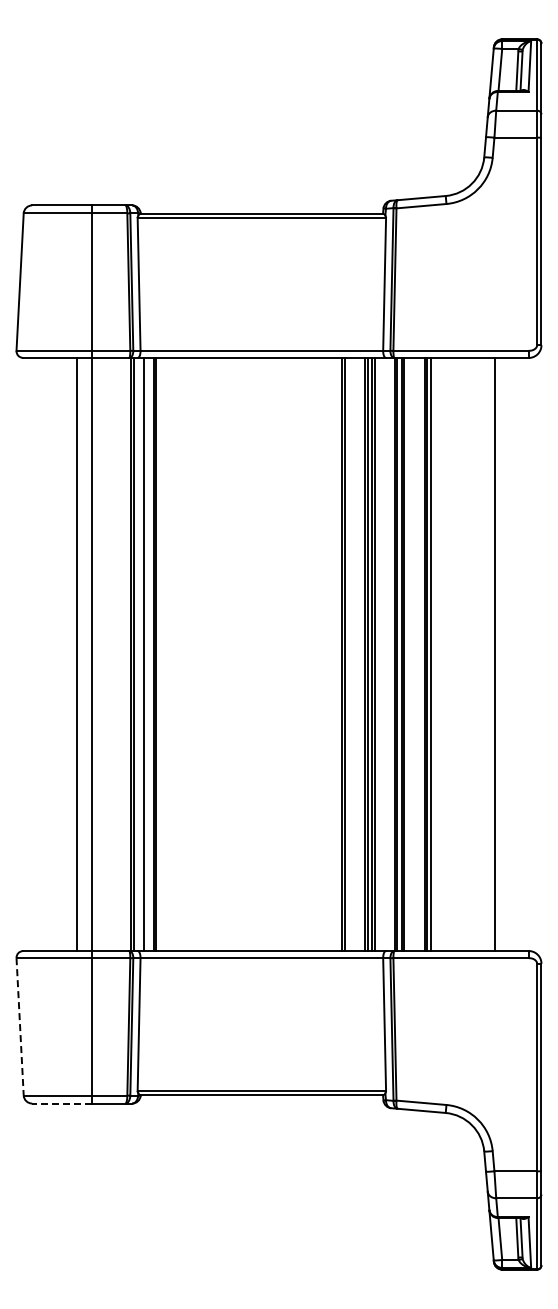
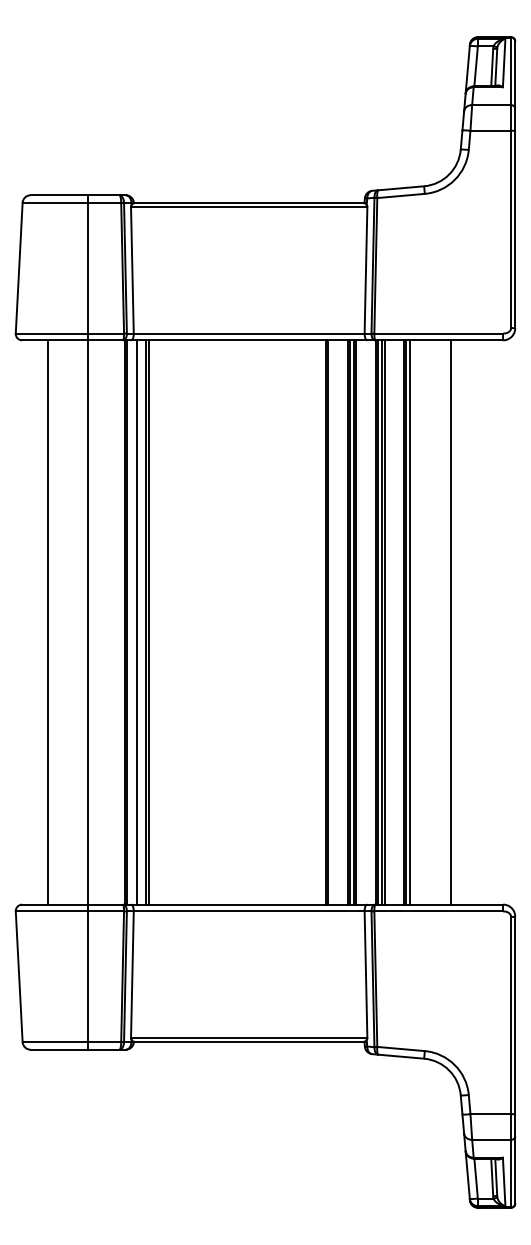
line: (77, 654) -> (48, 622), moved
line: (494, 654) -> (450, 622), moved
line: (20, 1026) -> (19, 976), dashed -> solid
line: (61, 1103) -> (58, 1049), dashed -> solid

